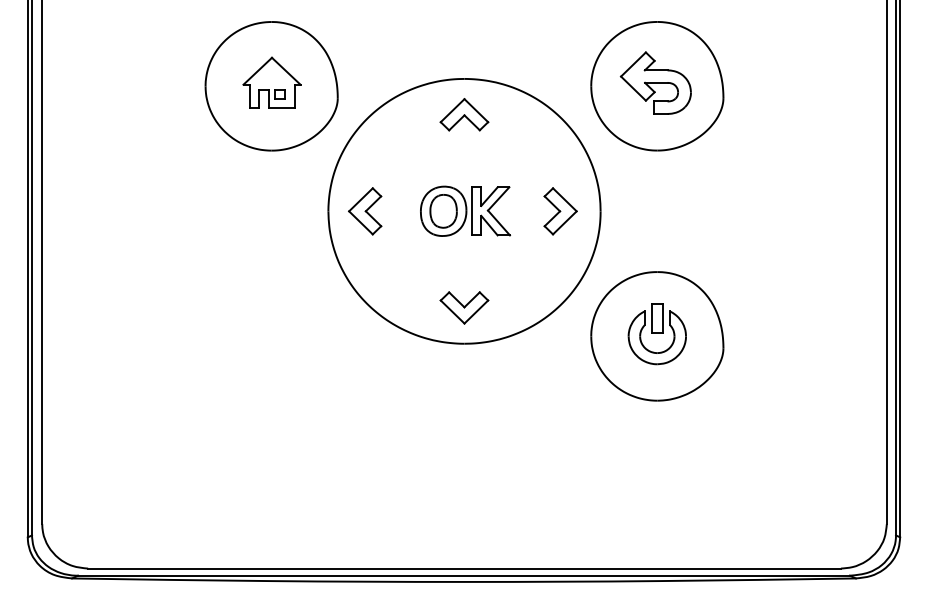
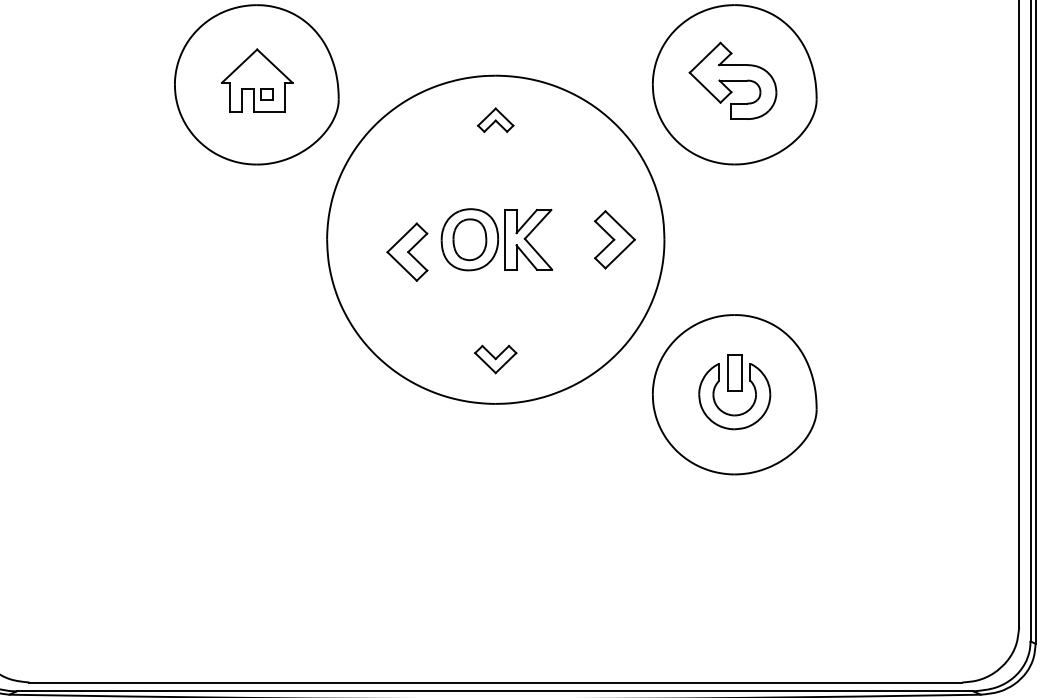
part: (464, 114) -> (495, 119), size x0.6
part: (365, 211) -> (407, 252), moved
part: (464, 307) -> (495, 358), size x0.7

